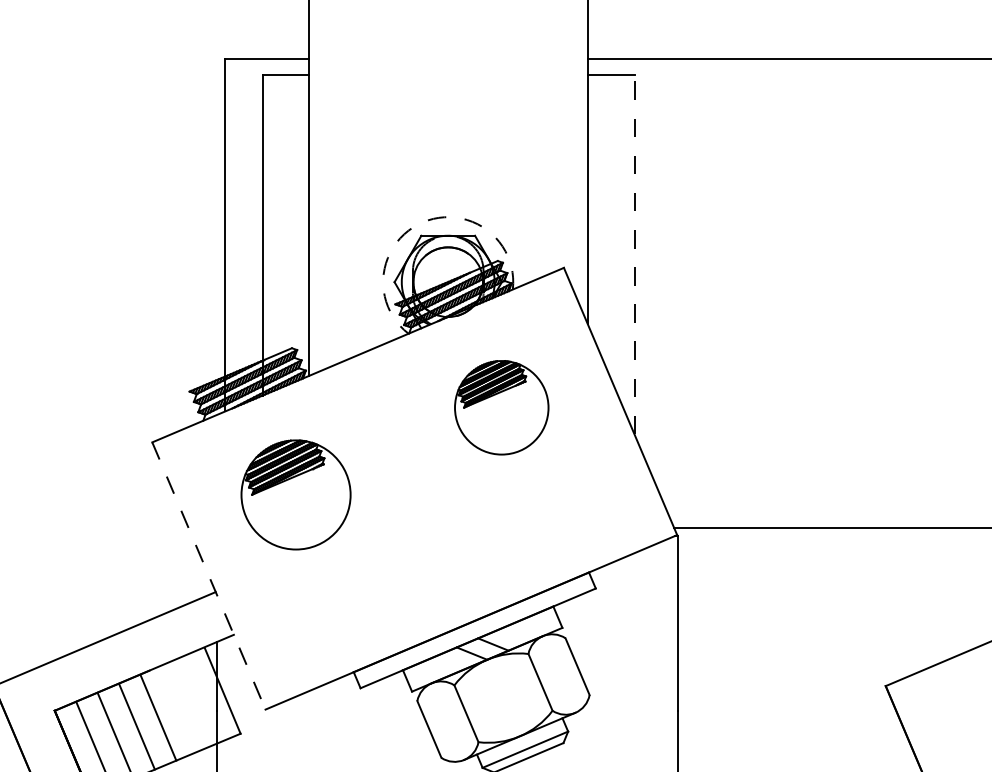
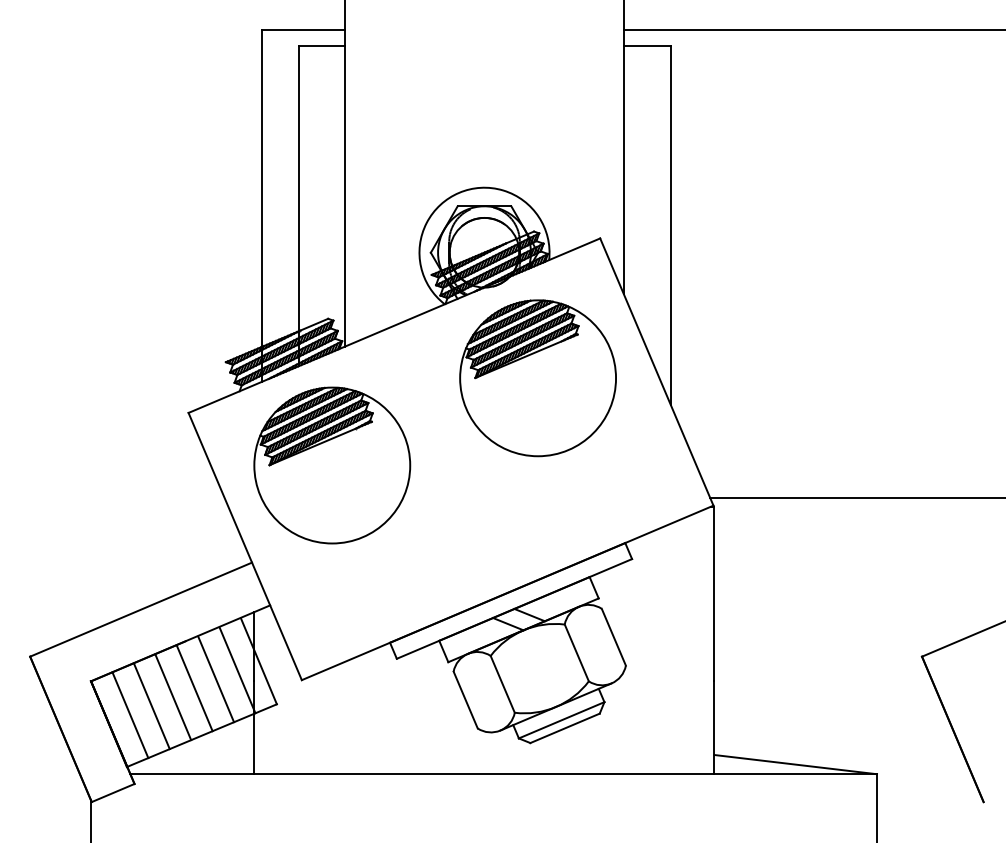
arc: (423, 221) -> (459, 192), dashed -> solid
line: (634, 254) -> (670, 225), dashed -> solid
part: (501, 407) -> (537, 378), size x1.67
part: (296, 494) -> (332, 465), size x1.43
line: (209, 576) -> (245, 547), dashed -> solid
line: (201, 699) -> (237, 670), added
line: (180, 708) -> (216, 679), added

